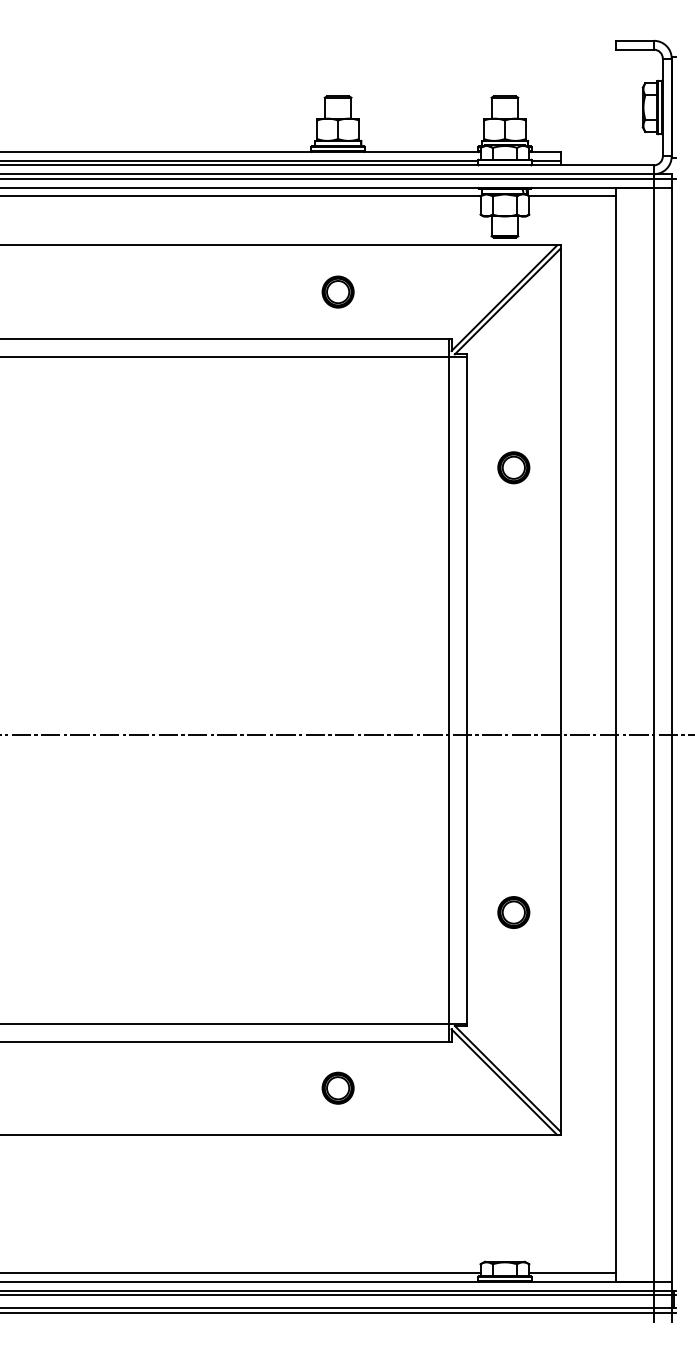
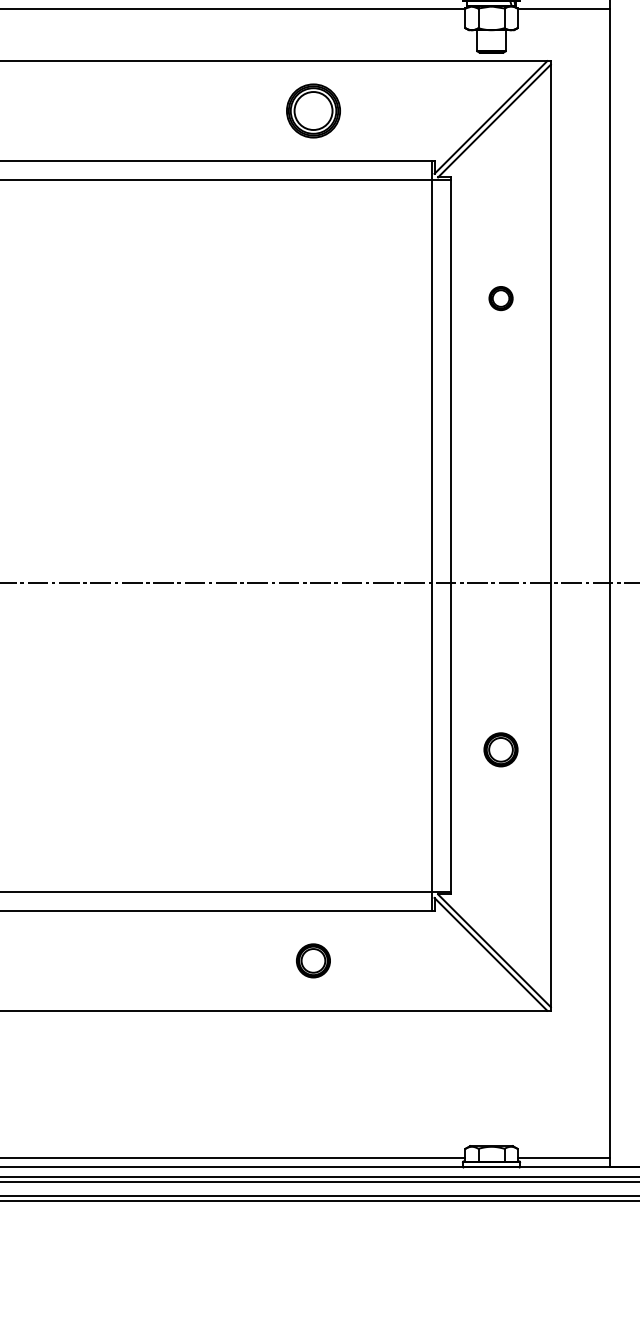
part: (337, 291) -> (312, 110), size x1.6
part: (513, 467) -> (500, 298), size x0.7
part: (513, 912) -> (500, 749), moved

